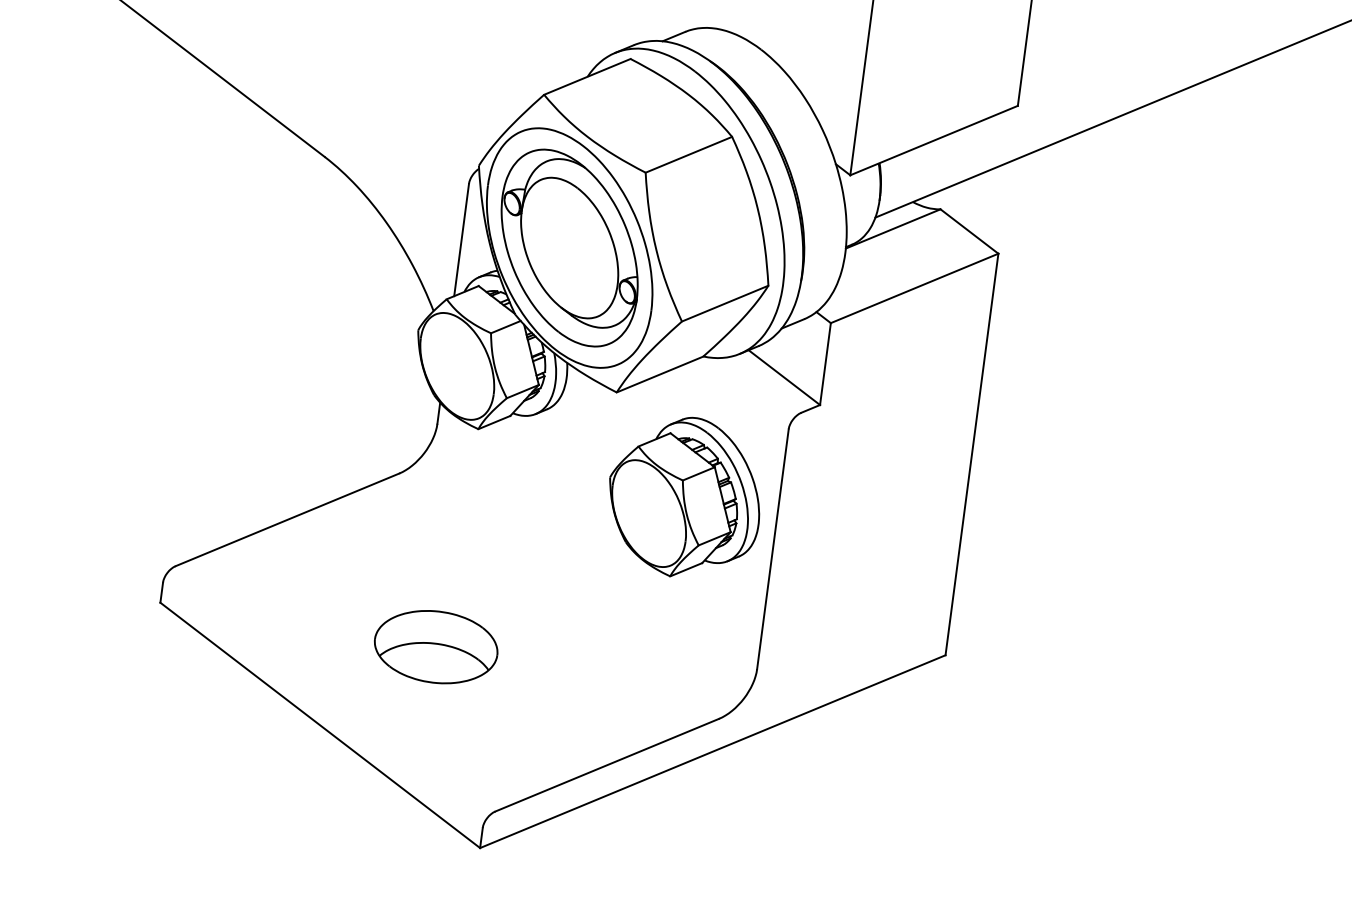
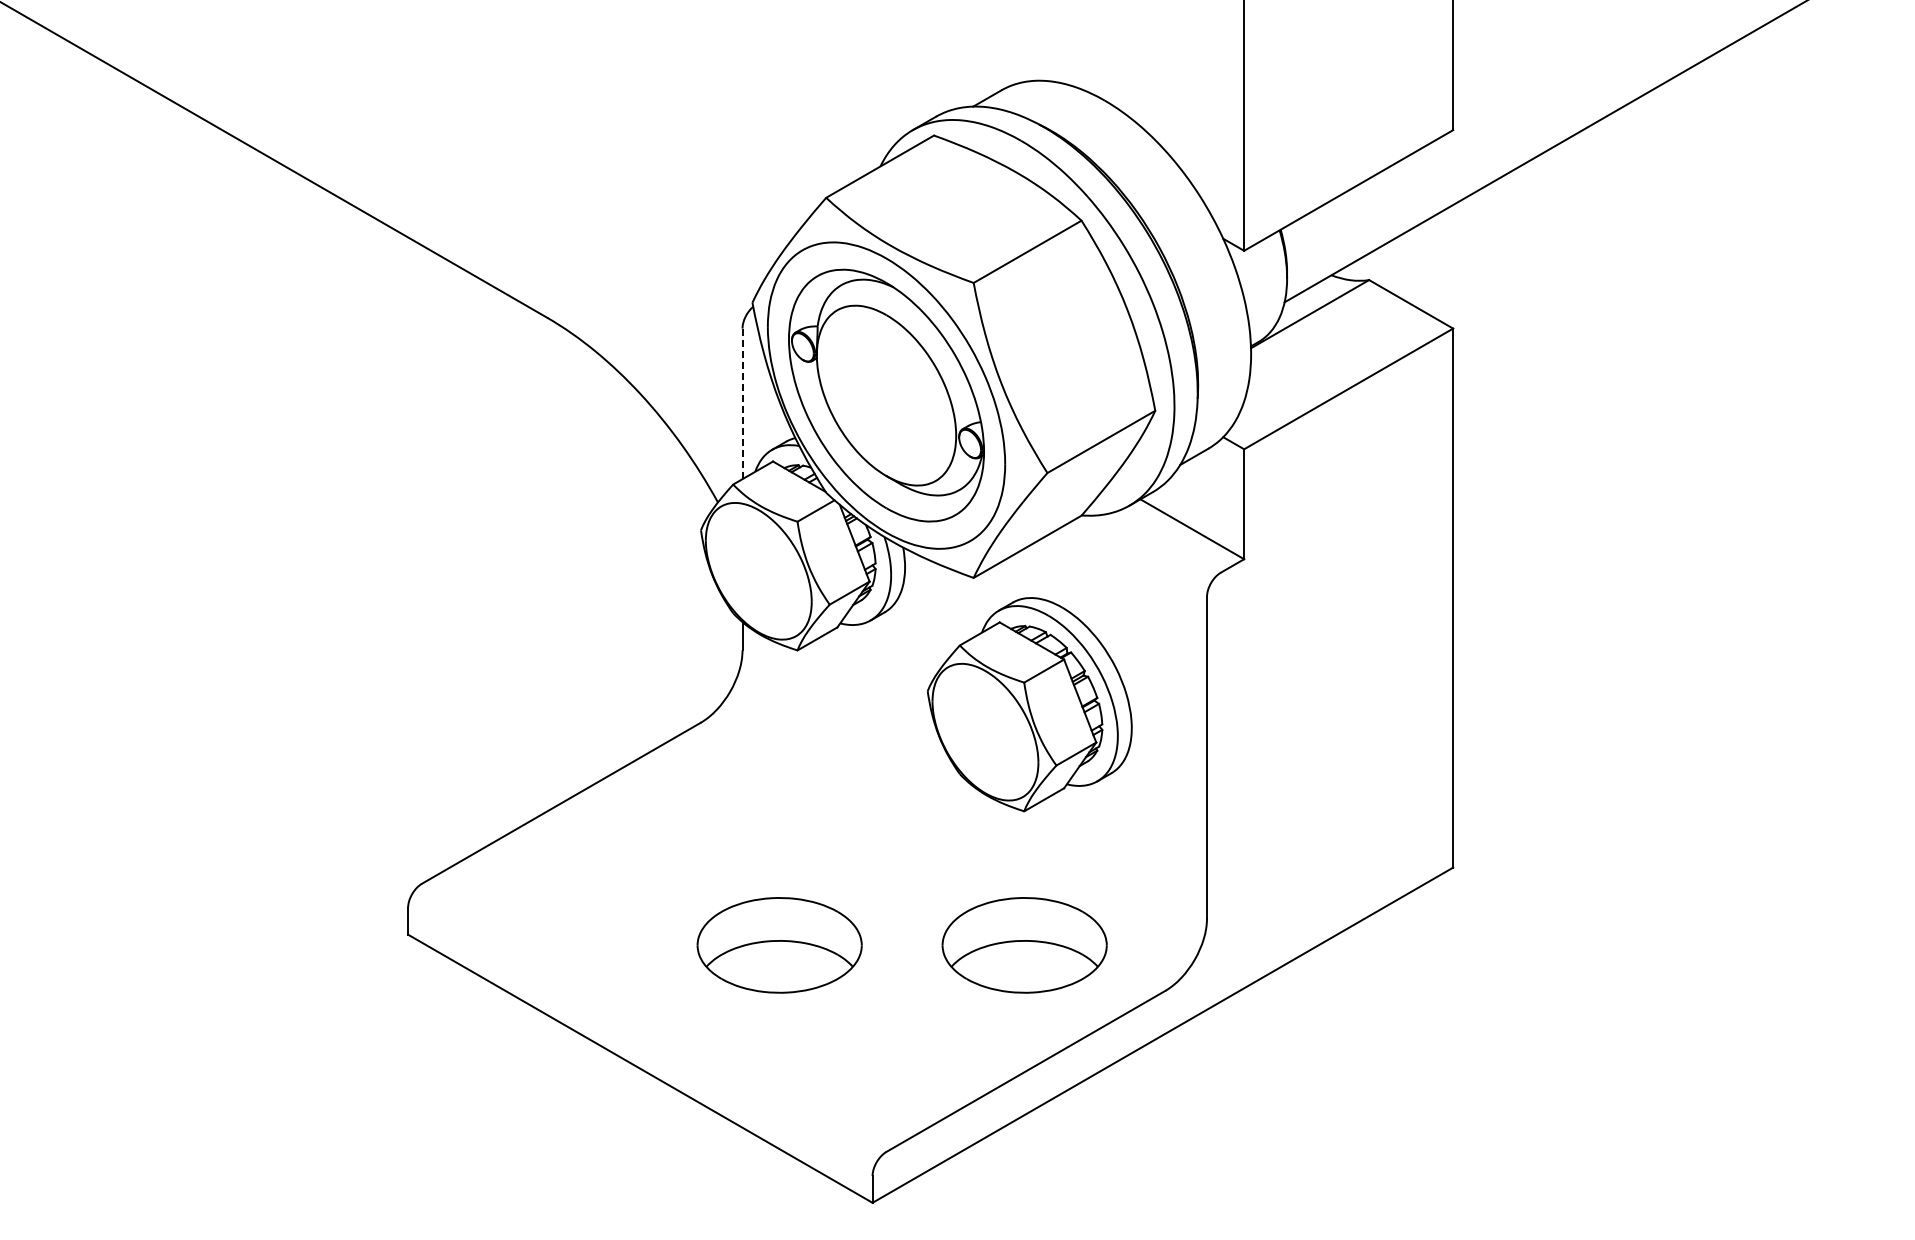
line: (461, 239) -> (742, 403), solid -> dashed
part: (684, 497) -> (1029, 704), moved
part: (618, 671) -> (1024, 945), added

